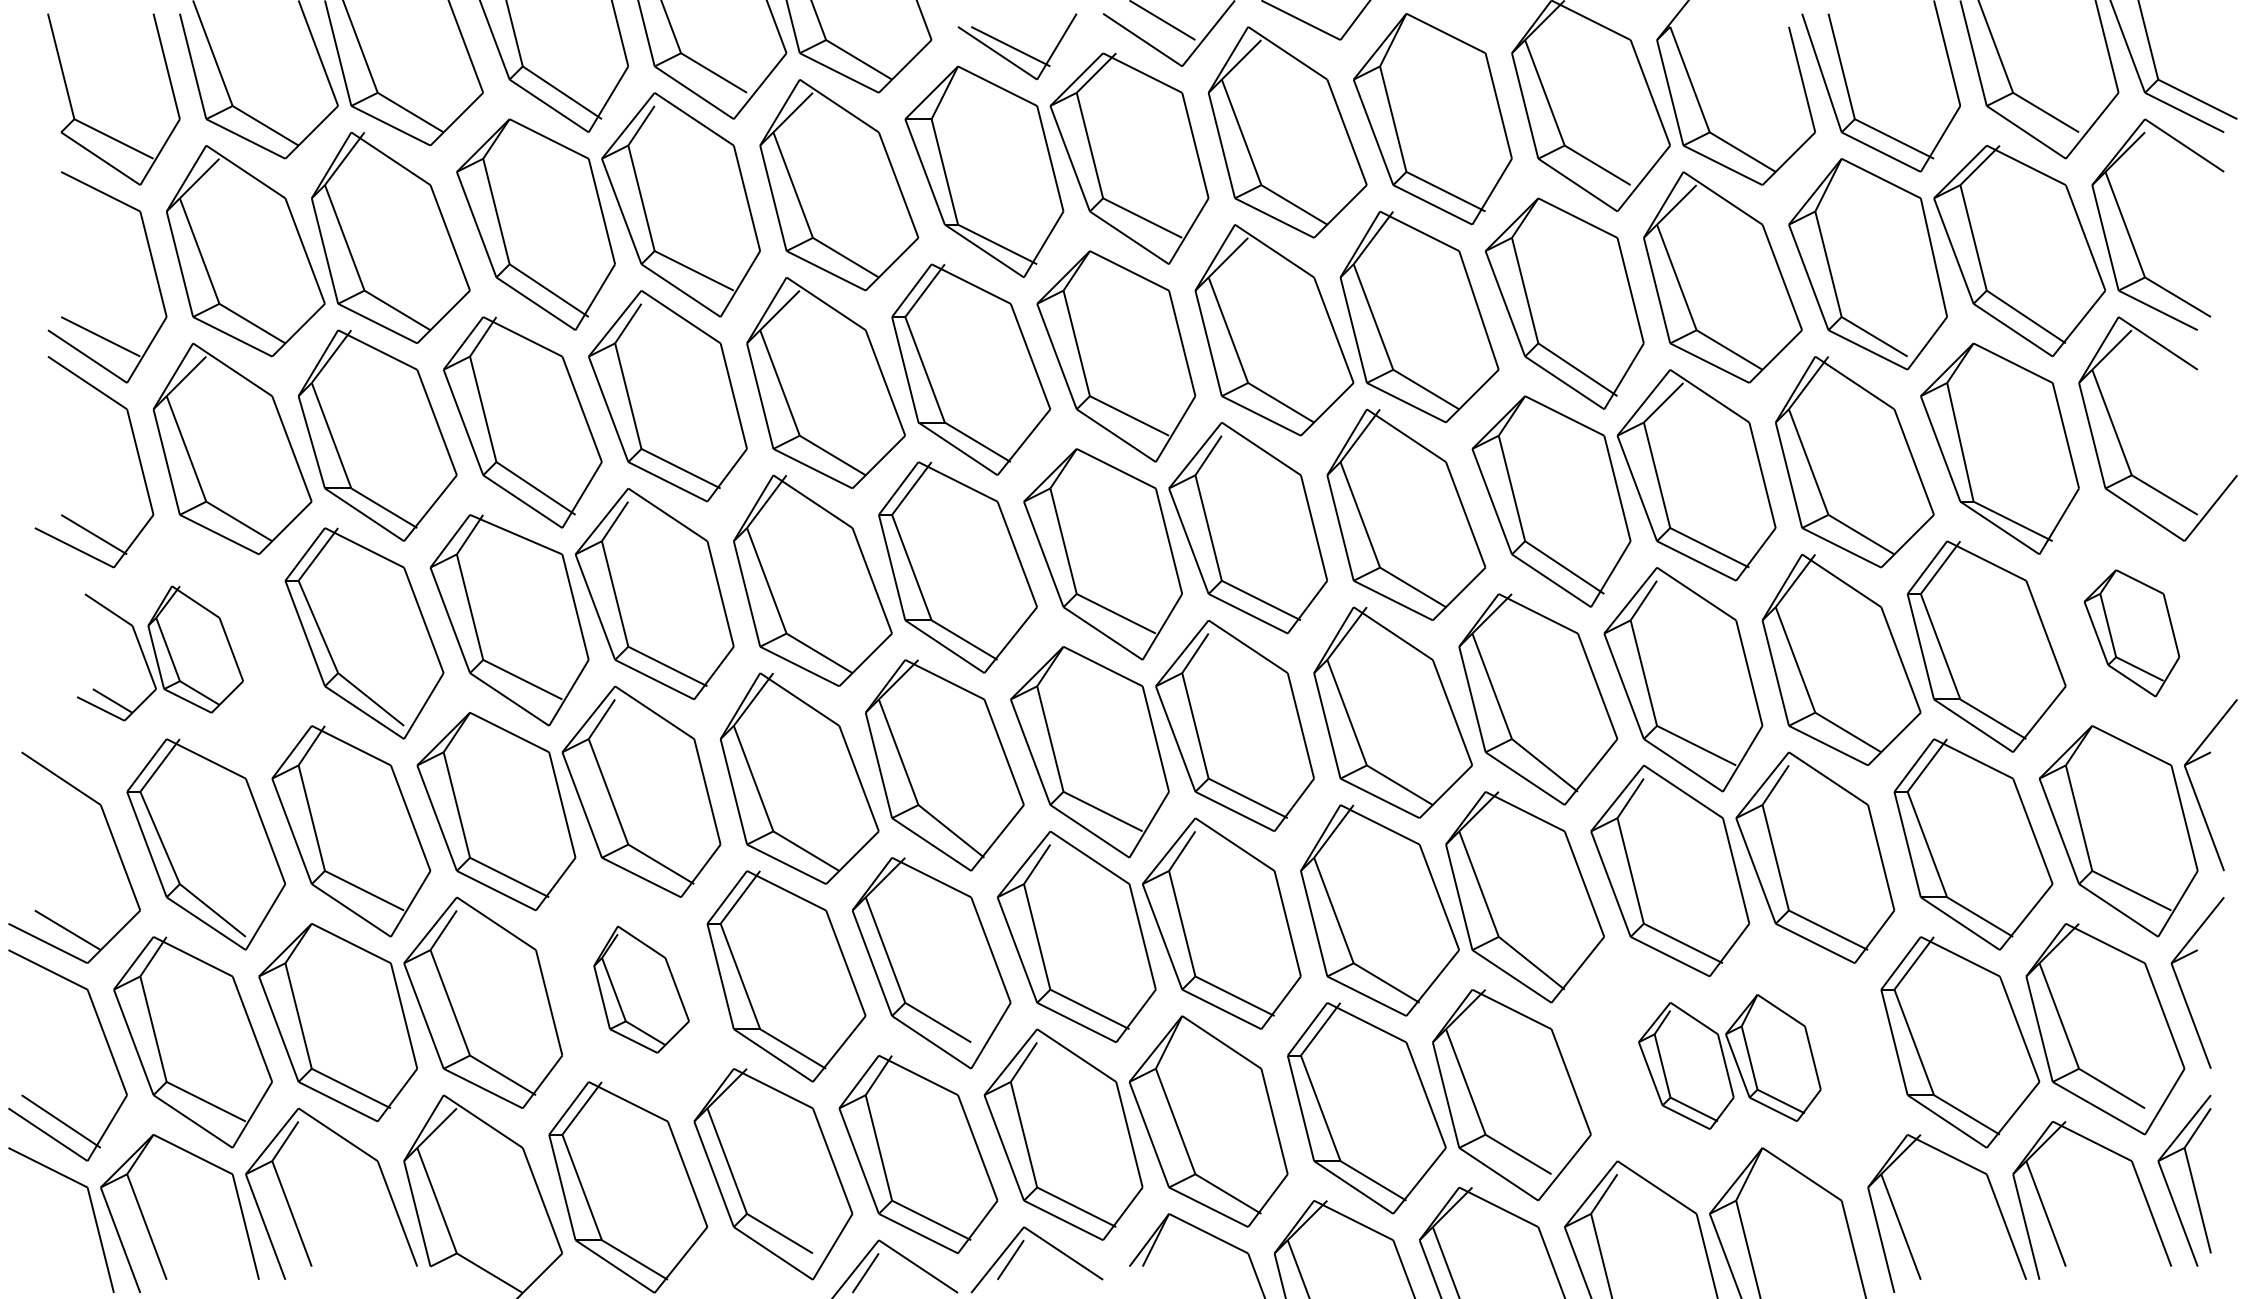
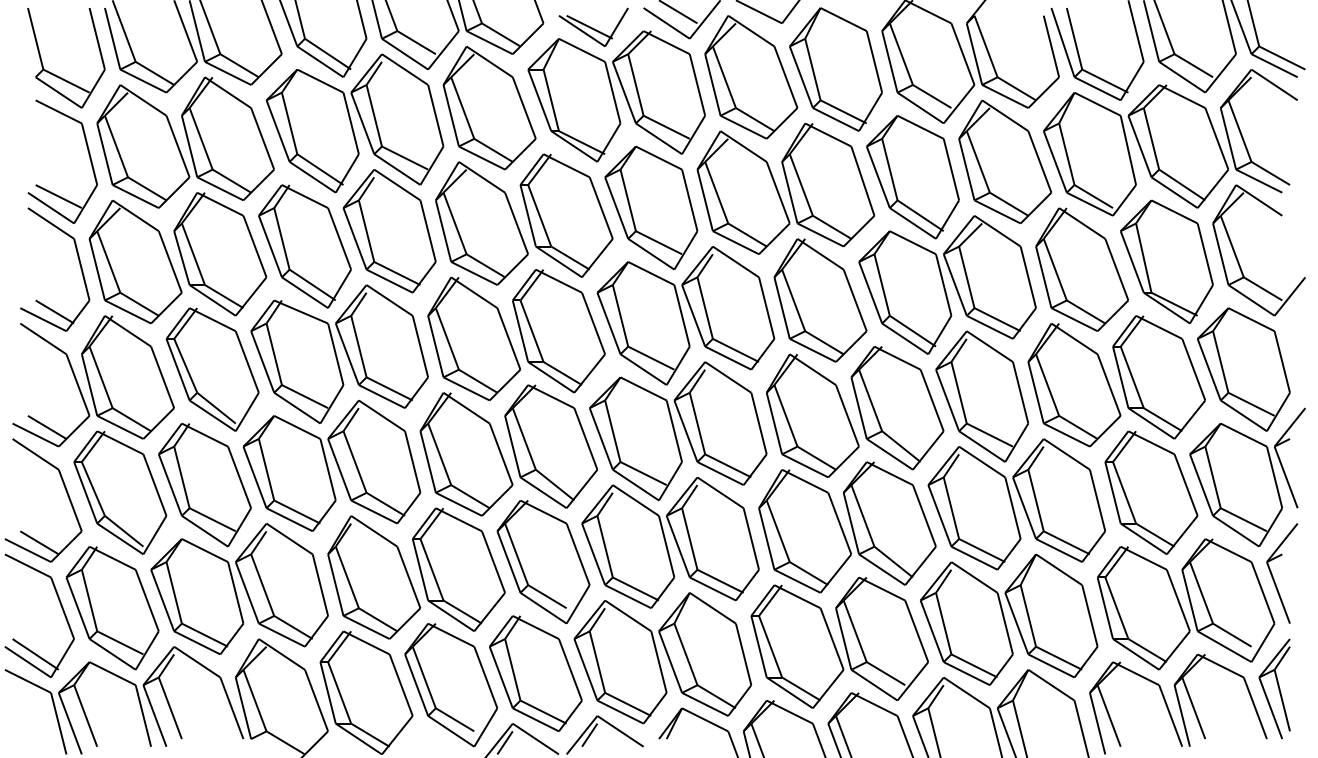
part: (2131, 633) -> (1243, 369), size x1.67
part: (160, 653) -> (93, 381), size x1.67
part: (641, 989) -> (374, 577), size x1.67
part: (1730, 1061) -> (1009, 619), size x1.67

